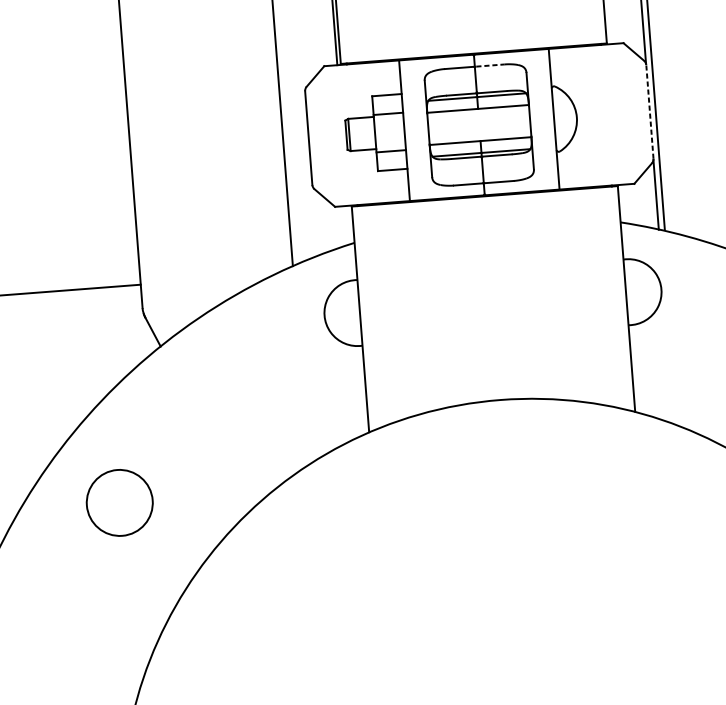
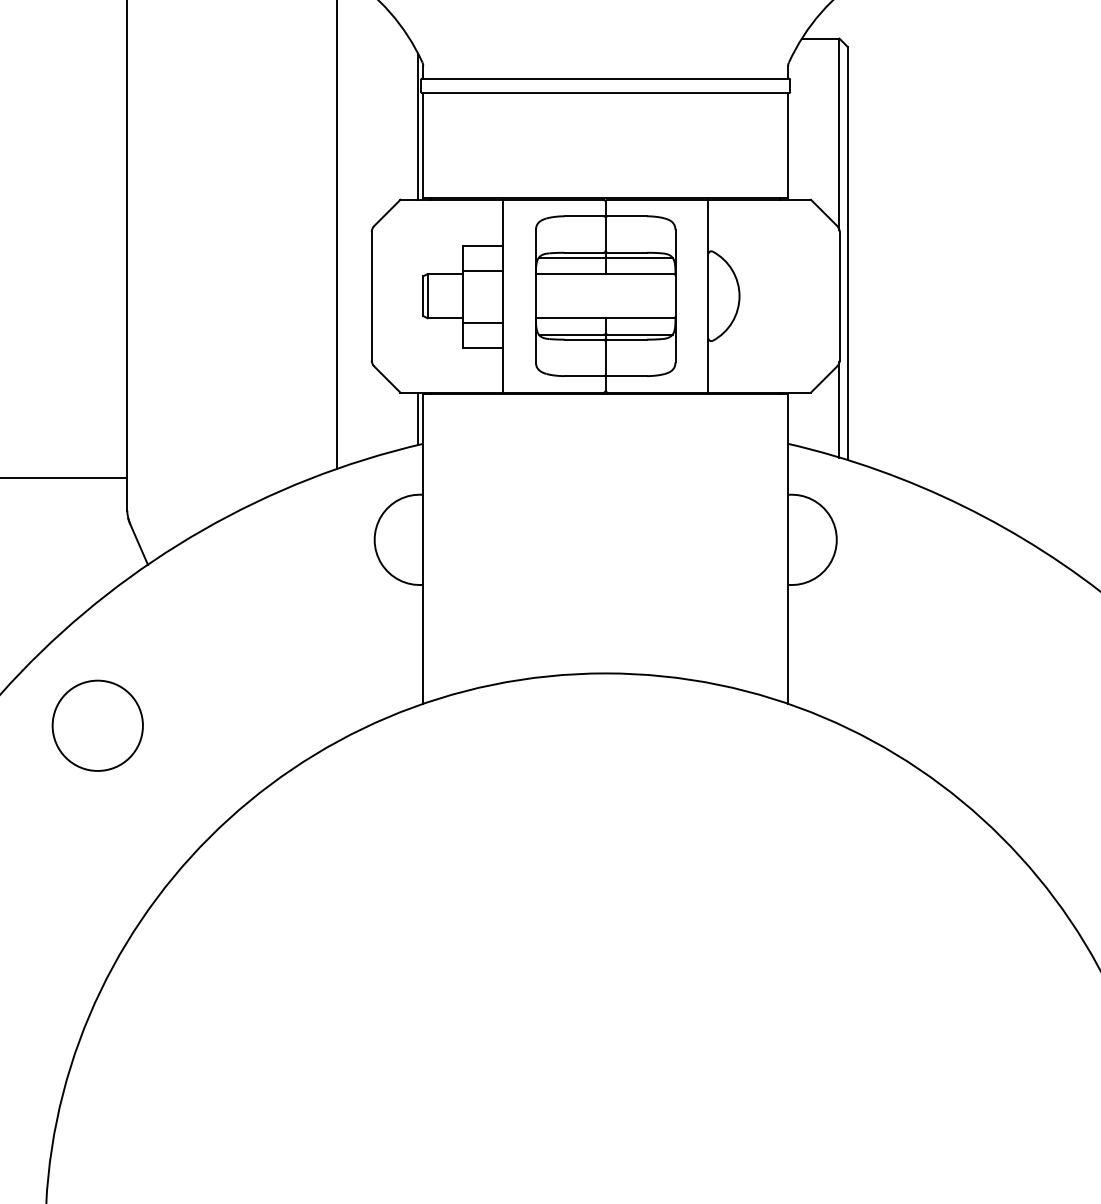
line: (490, 65) -> (627, 216), dashed -> solid
line: (649, 111) -> (839, 295), dashed -> solid
line: (349, 224) -> (418, 418), added
circle: (119, 502) -> (97, 725), moved

